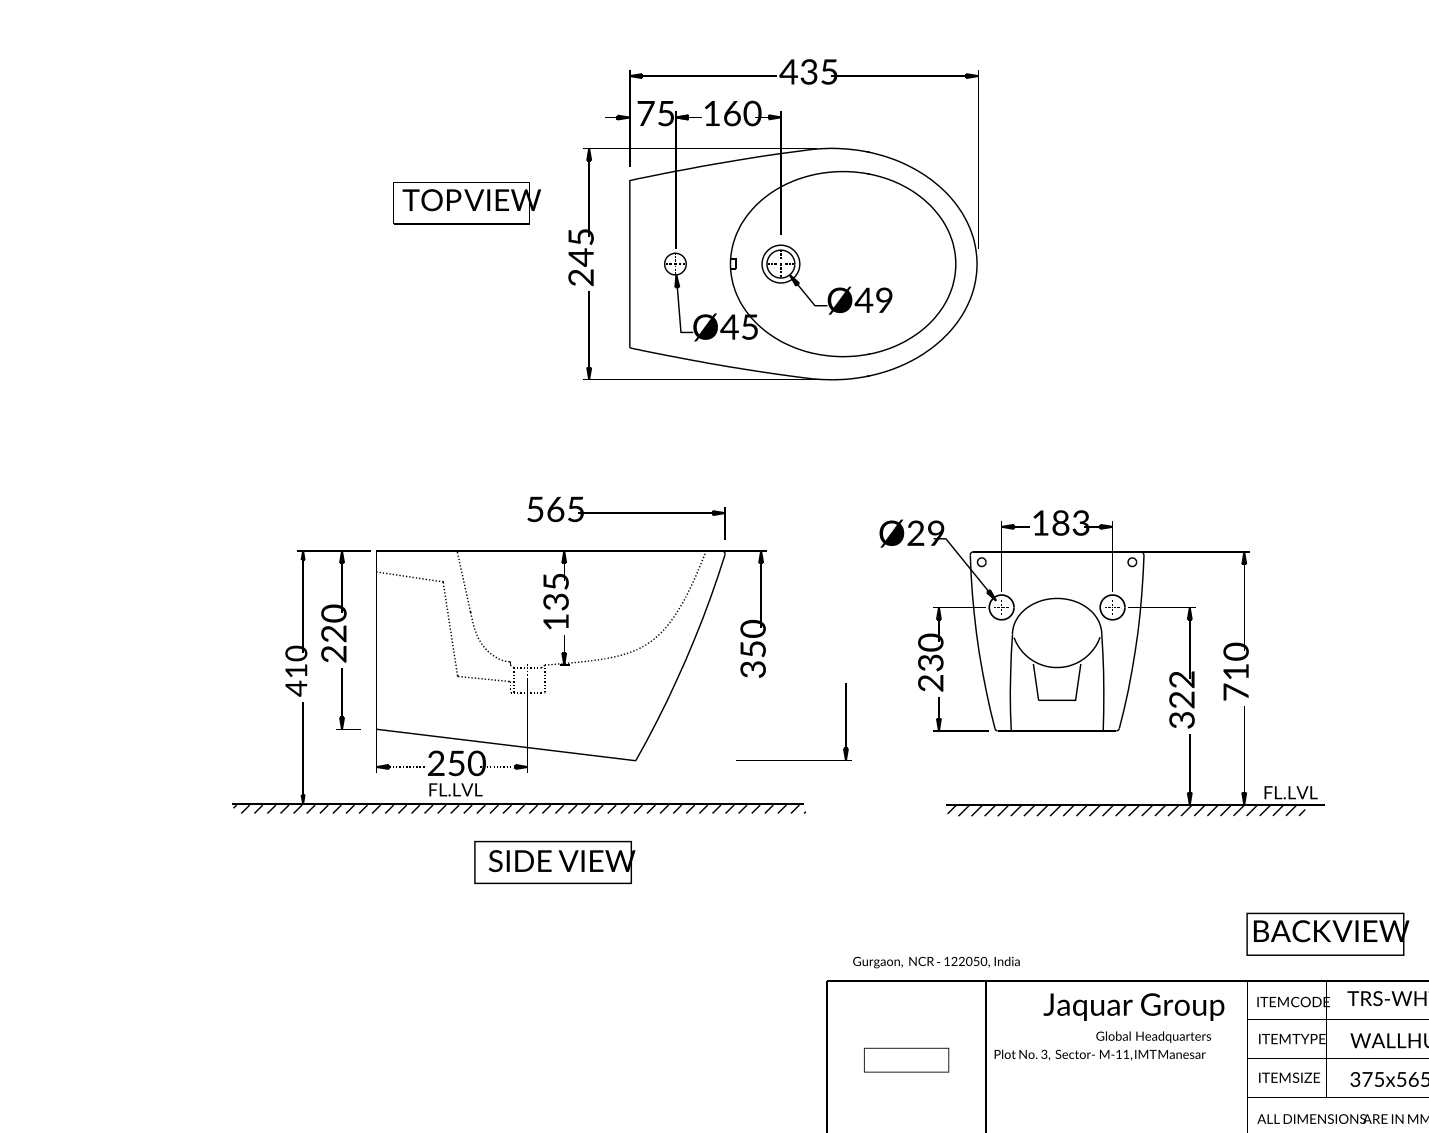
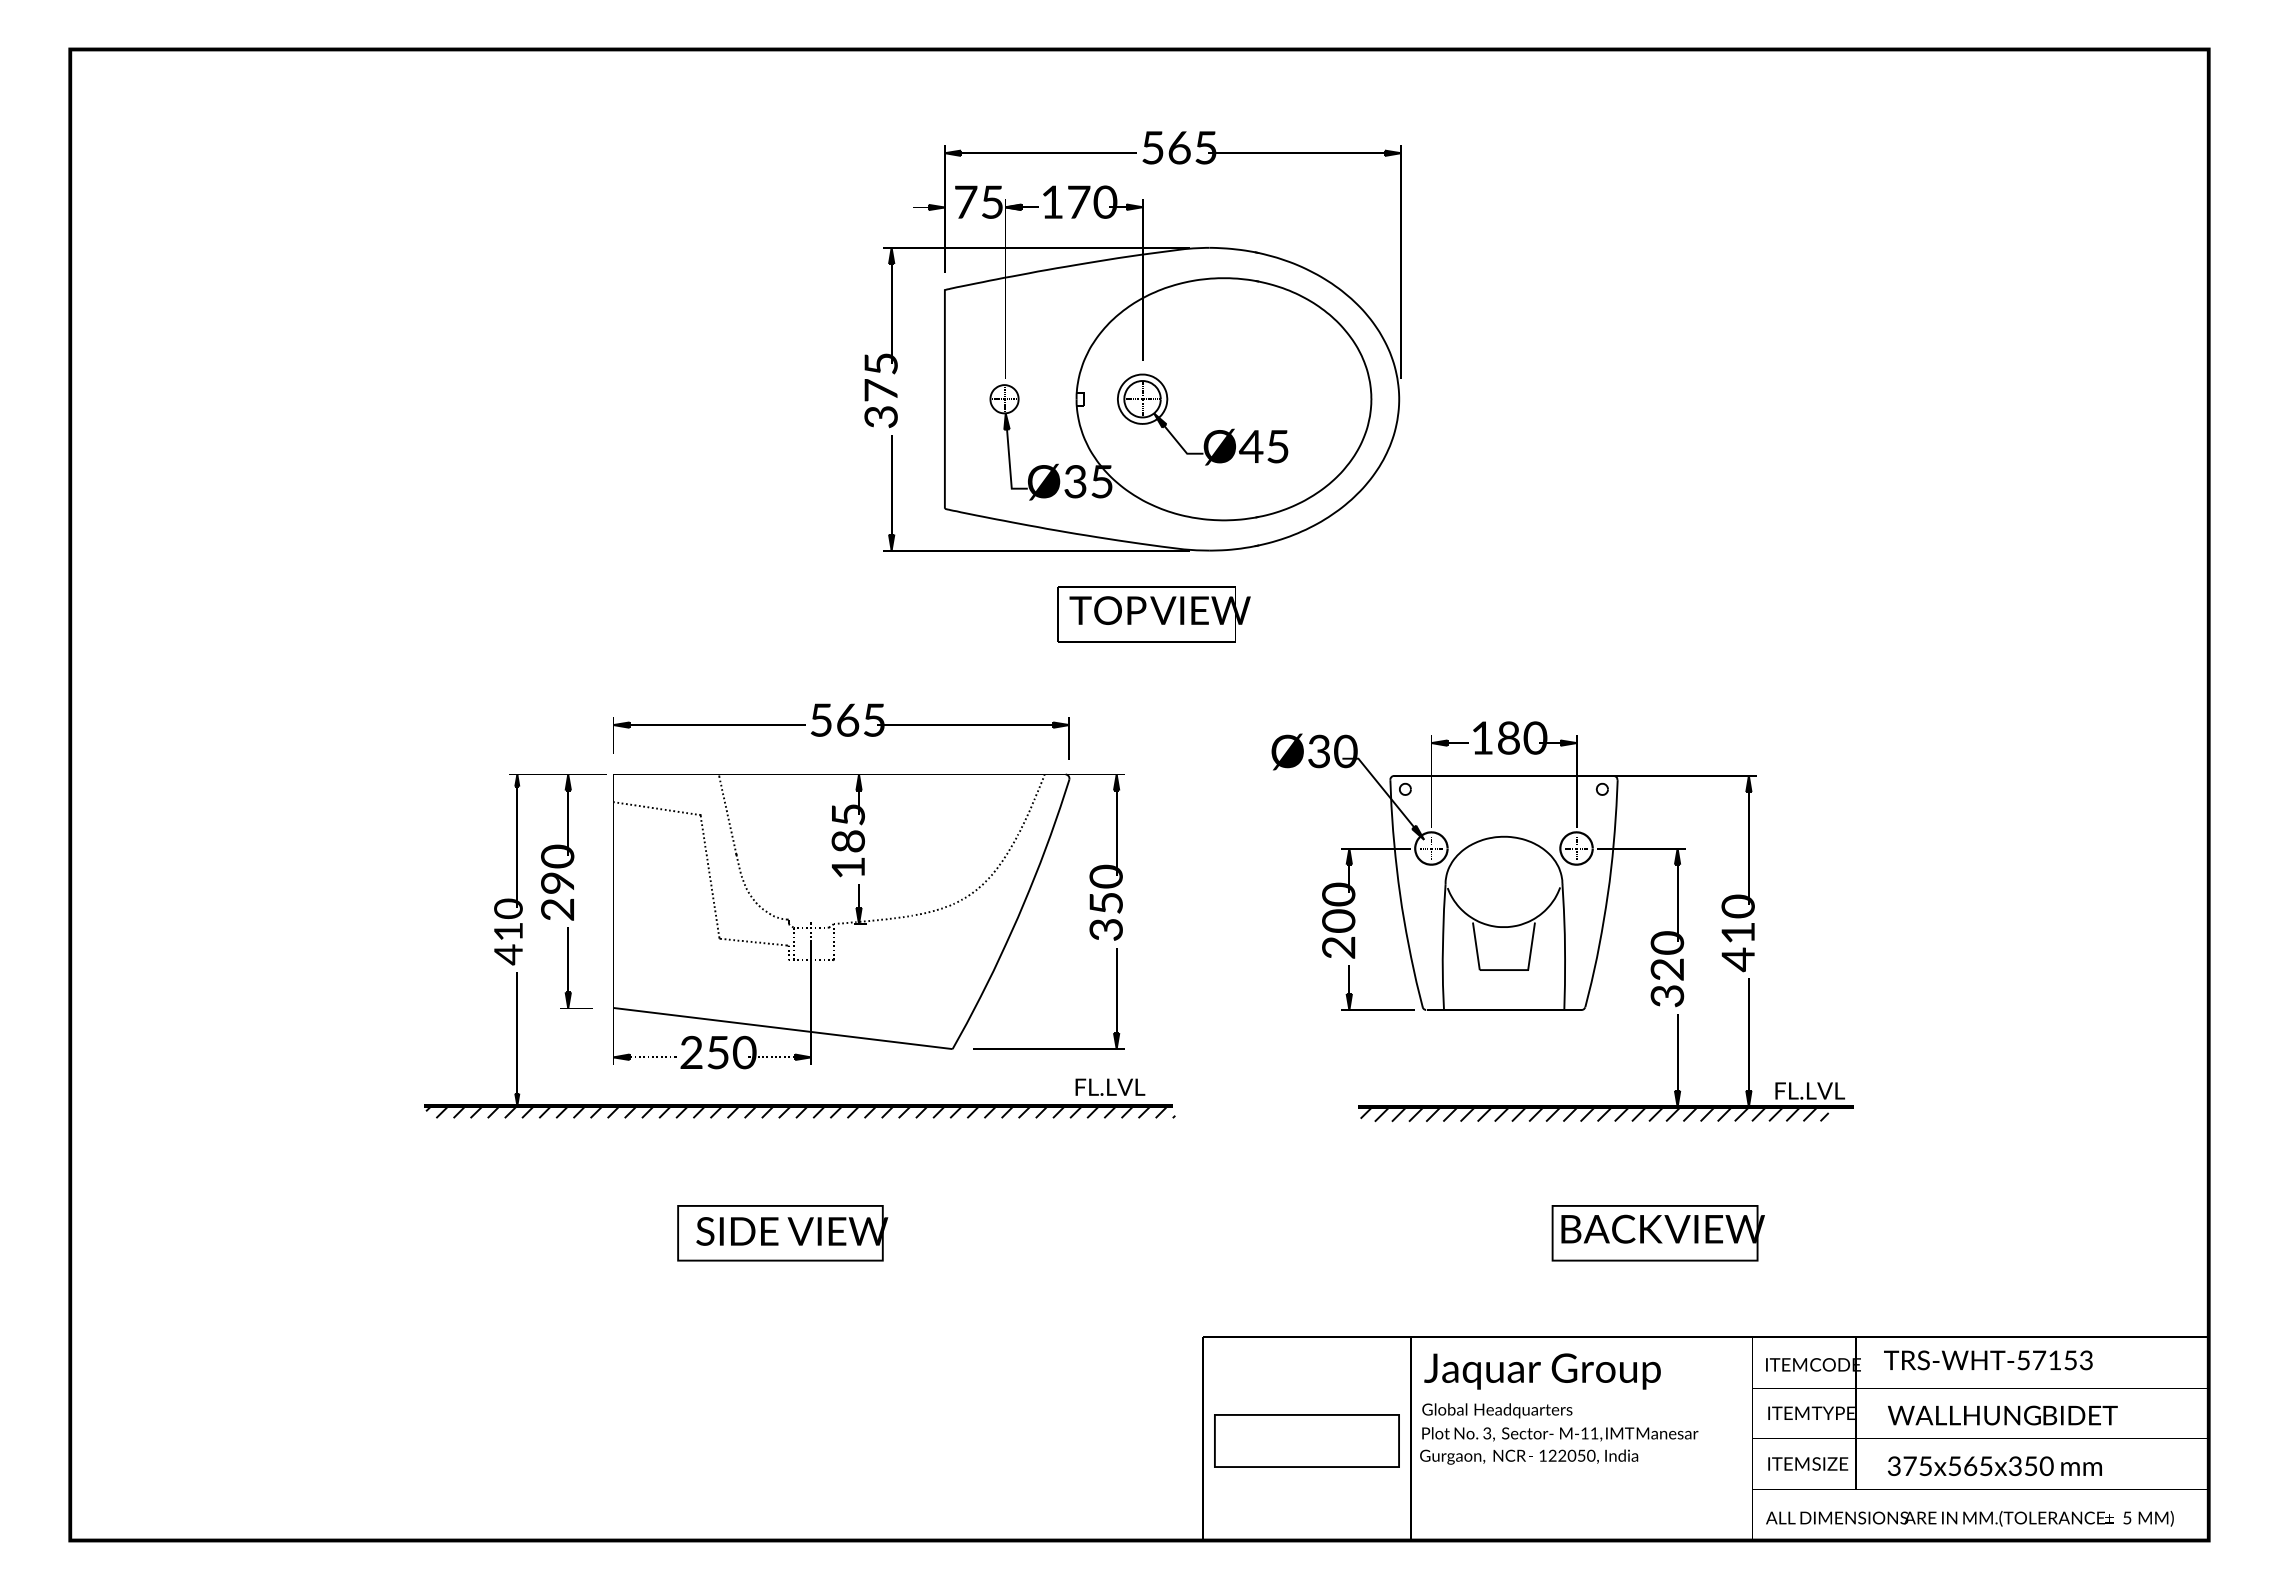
text: (798, 71) -> (1165, 147), 435 -> 565
text: (732, 112) -> (1079, 201), 160 -> 170
text: (466, 203) -> (1153, 614), moved
text: (580, 267) -> (880, 403), 245 -> 375
text: (884, 300) -> (1277, 446), Ø49 -> Ø45
text: (729, 326) -> (1075, 481), Ø45 -> Ø35
part: (449, 513) -> (709, 725), added
text: (1081, 522) -> (1535, 737), 183 -> 180
text: (926, 534) -> (1332, 752), Ø29 -> Ø30
text: (556, 602) -> (848, 841), 135 -> 185
text: (333, 634) -> (557, 883), 220 -> 290
text: (930, 662) -> (1338, 920), 230 -> 200
text: (1182, 679) -> (1667, 942), 322 -> 320
text: (1235, 692) -> (1737, 959), 710 -> 410
part: (793, 760) -> (1048, 1048), moved
text: (456, 789) -> (1110, 1086), moved
text: (554, 862) -> (782, 1233), moved
text: (1327, 934) -> (1657, 1233), moved
text: (936, 962) -> (1529, 1456), moved
text: (1133, 1007) -> (1542, 1371), moved
text: (1153, 1036) -> (1497, 1410), moved
part: (906, 1059) -> (1306, 1440), size x1.67

